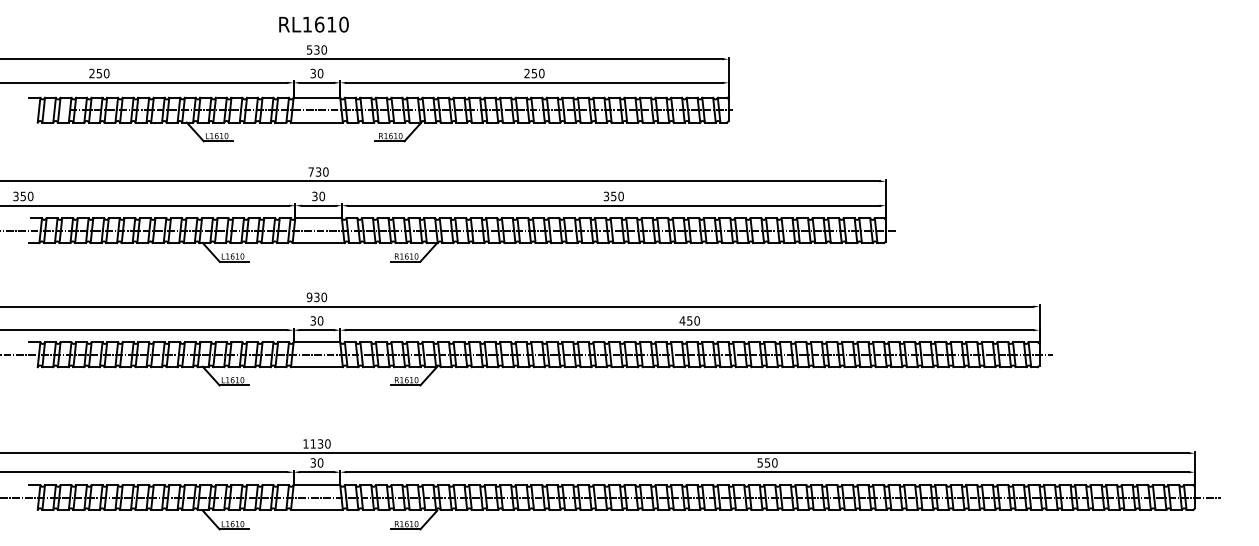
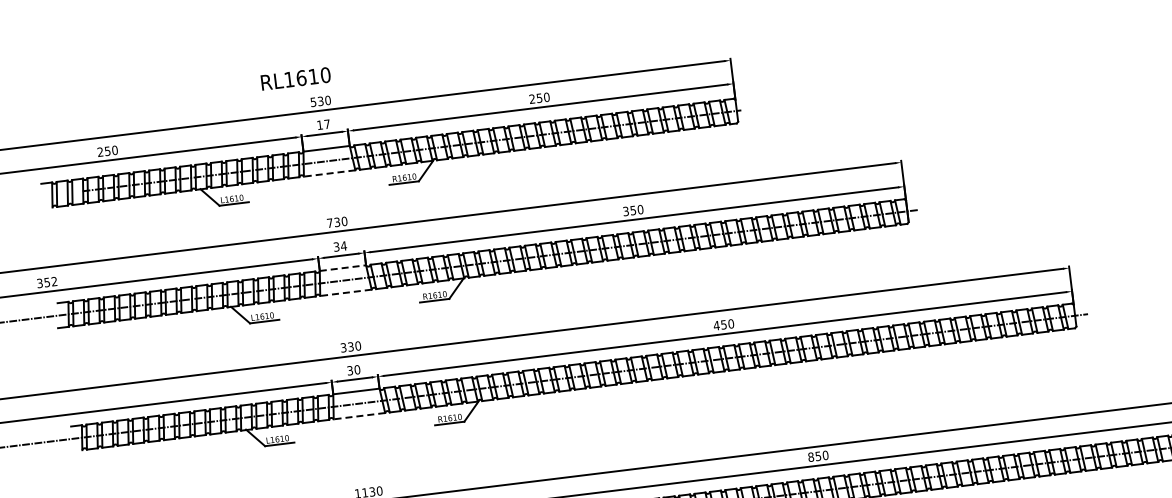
text: (313, 24) -> (295, 78), moved
text: (316, 73) -> (323, 124), 30 -> 17
line: (316, 122) -> (329, 173), solid -> dashed
text: (30, 196) -> (54, 281), 350 -> 352
text: (322, 196) -> (344, 246), 30 -> 34
line: (319, 218) -> (343, 268), solid -> dashed
line: (318, 243) -> (345, 293), solid -> dashed
text: (309, 296) -> (343, 346), 930 -> 330
line: (316, 367) -> (359, 416), solid -> dashed
text: (759, 462) -> (810, 456), 550 -> 850

